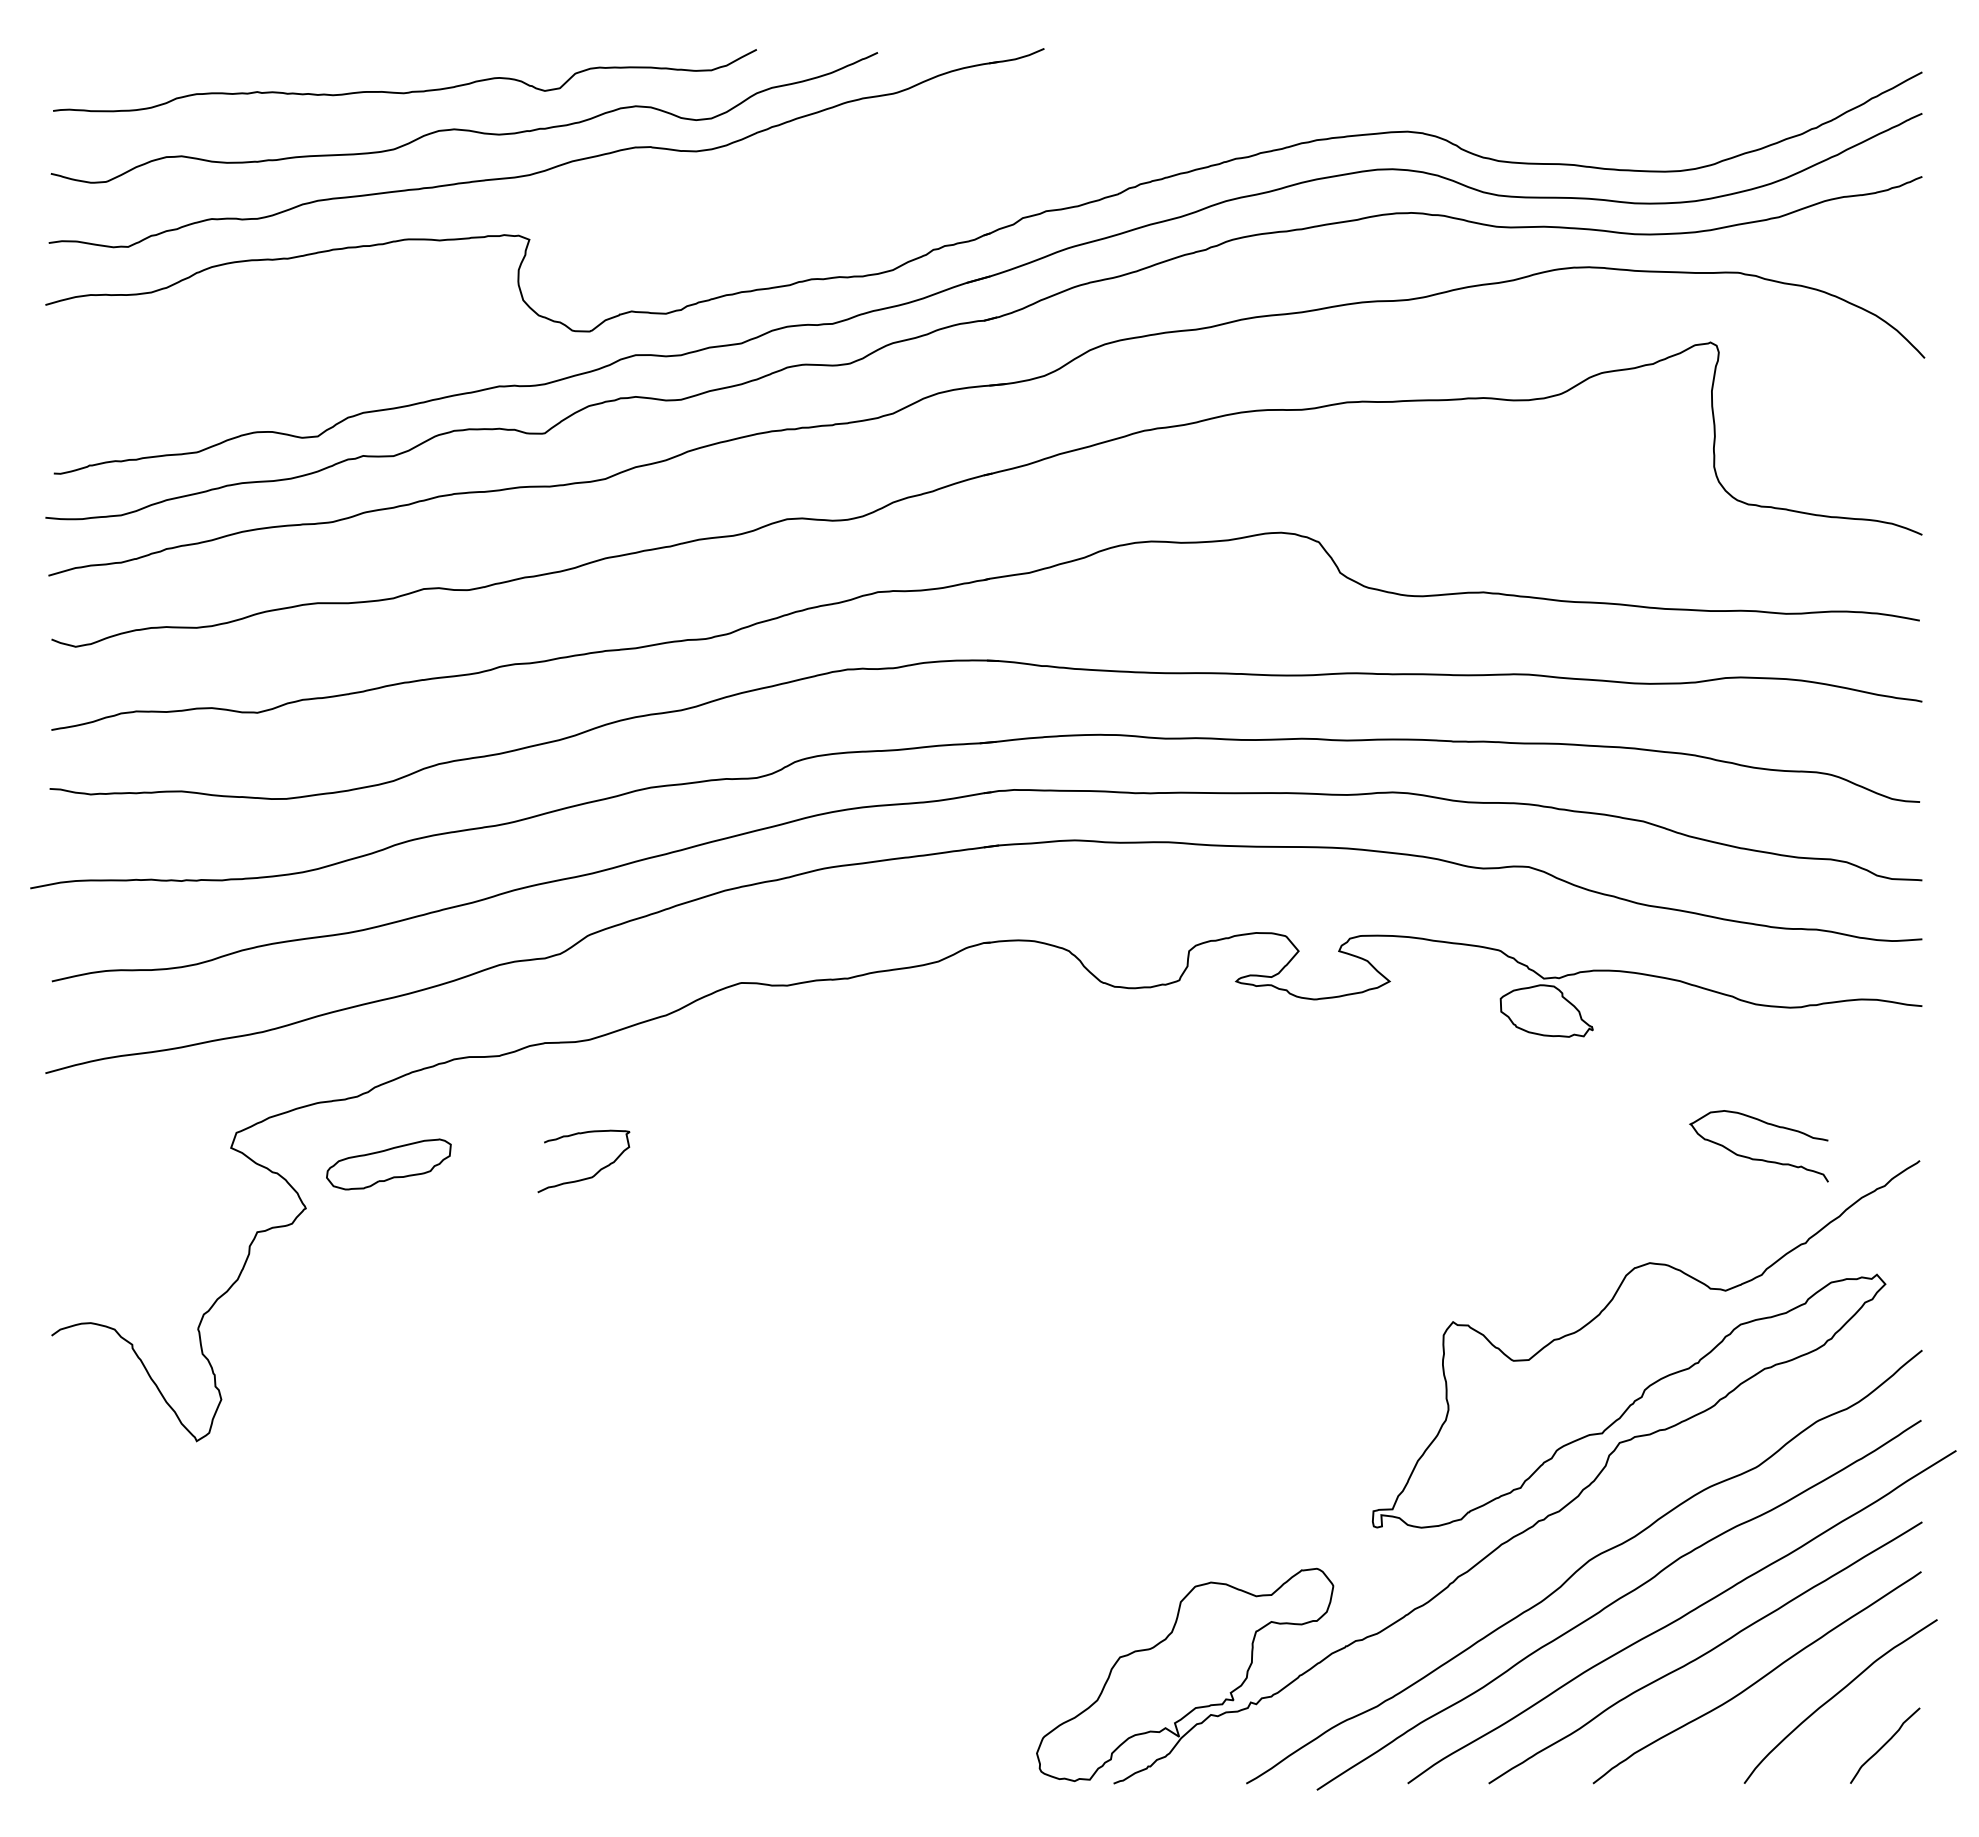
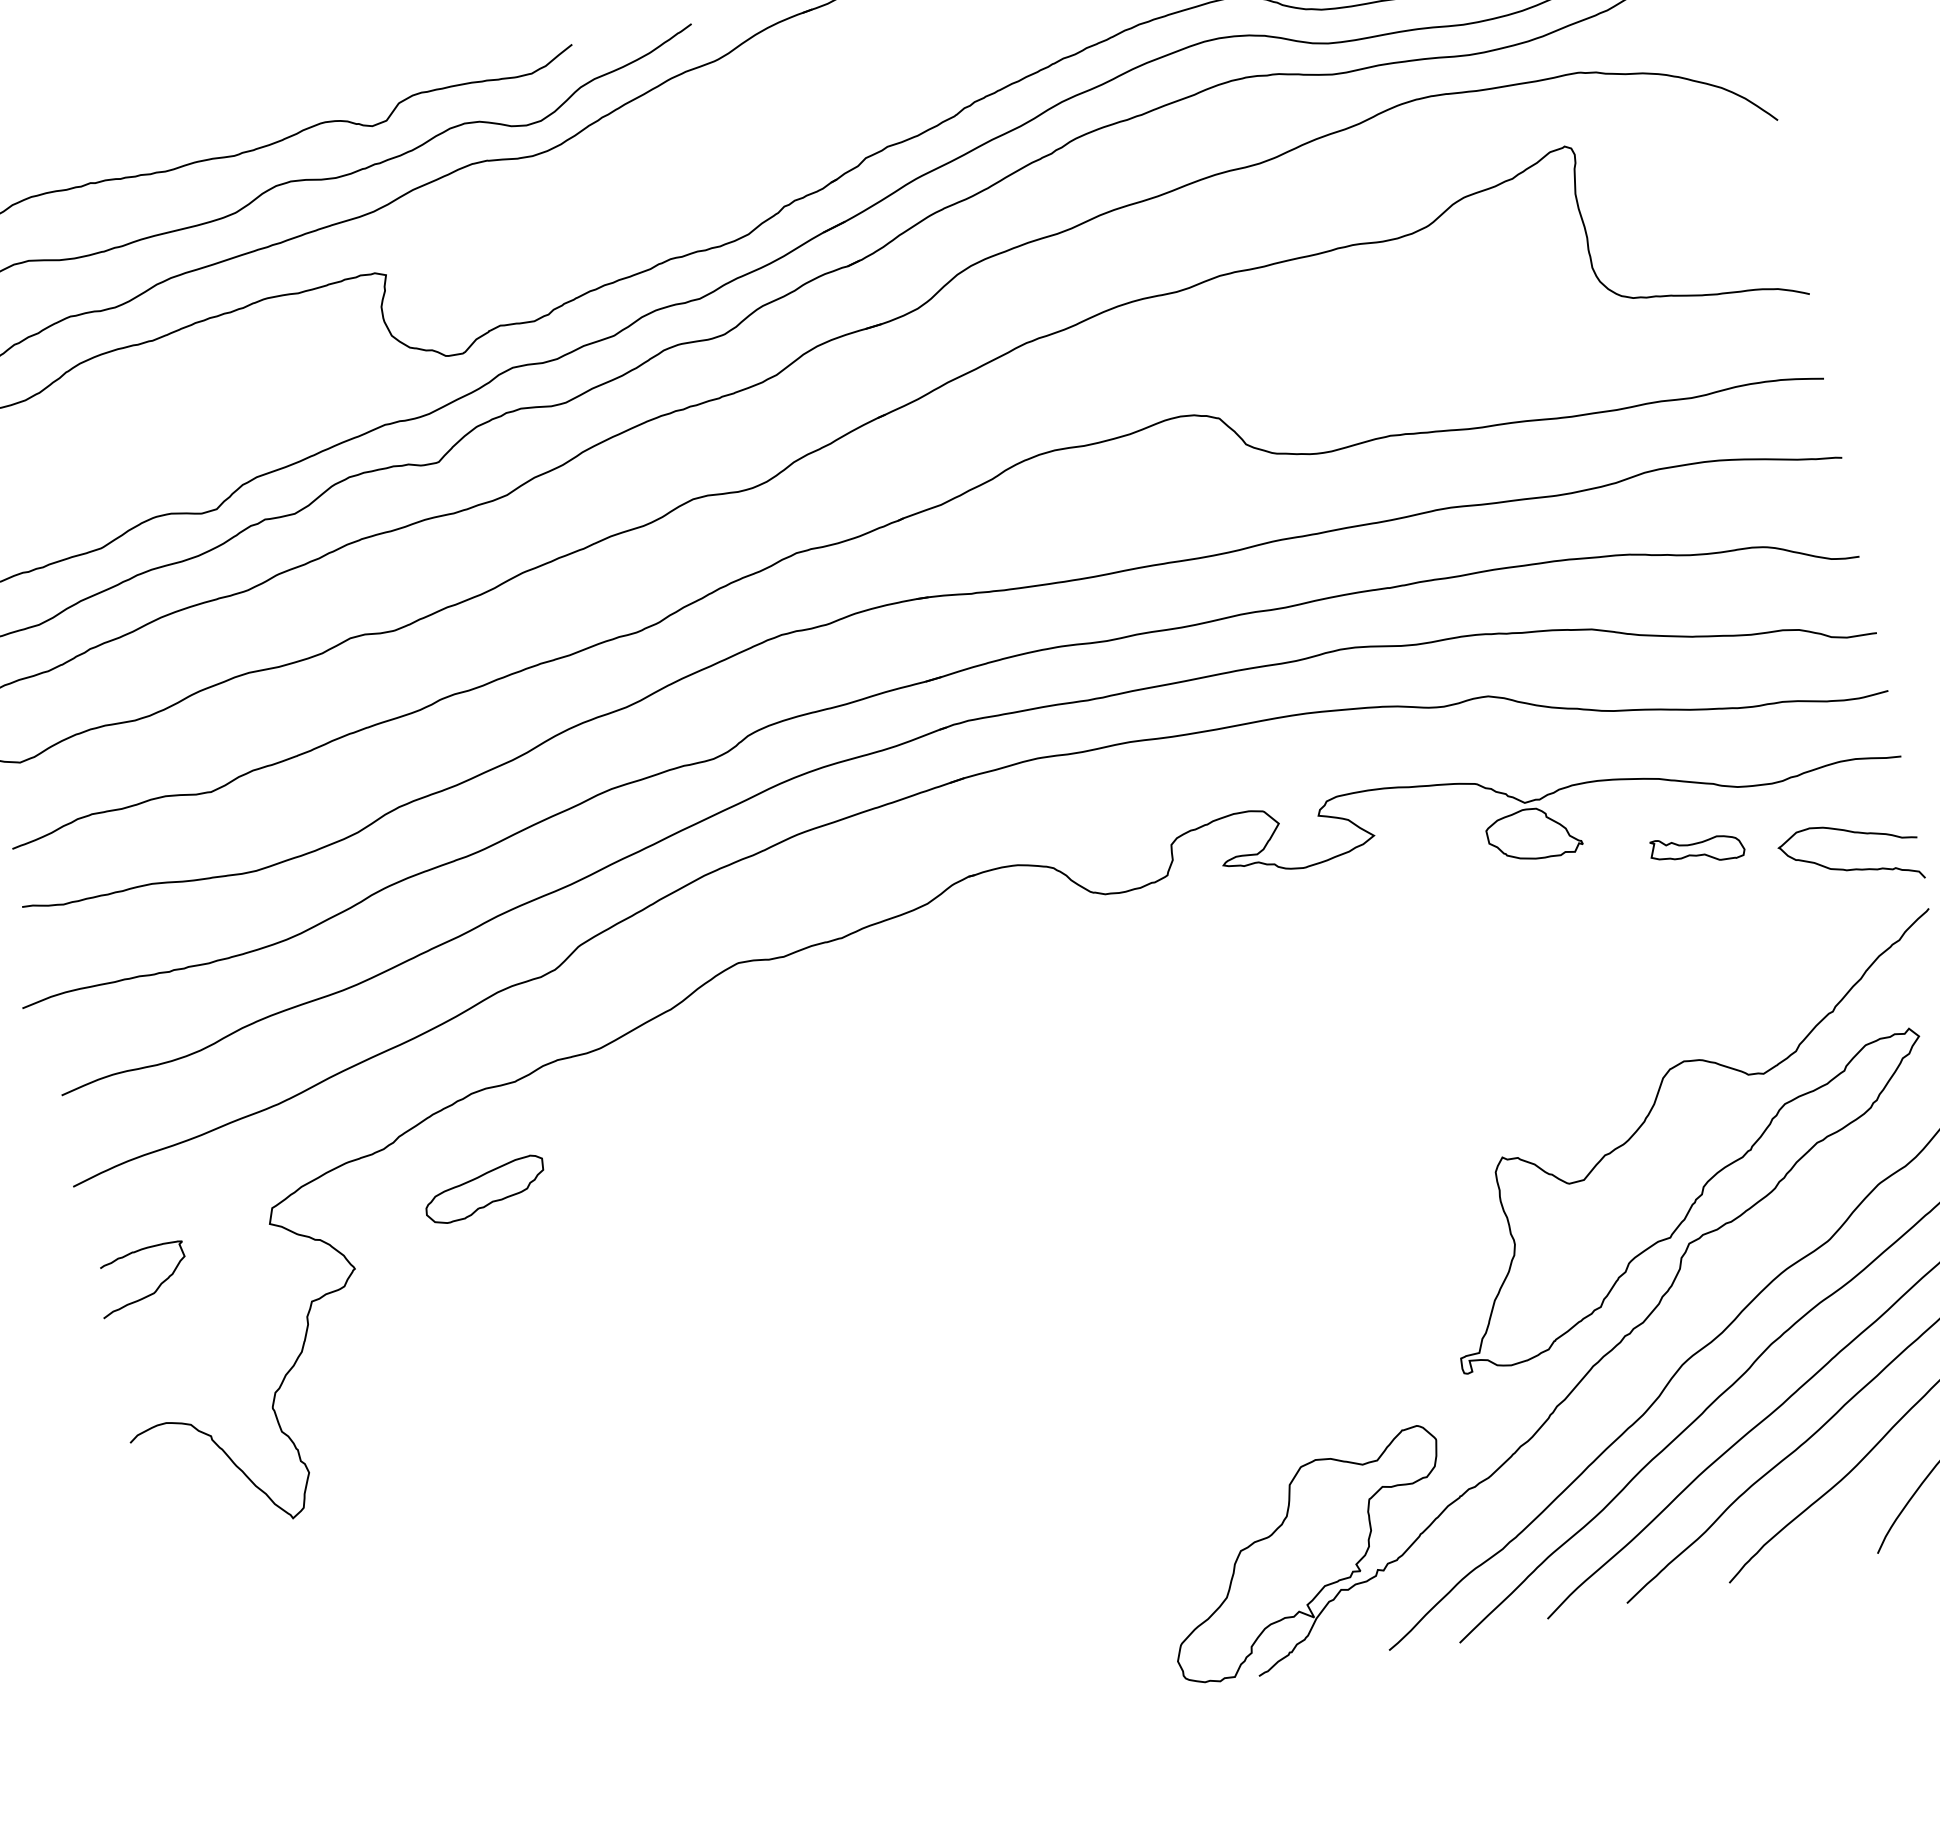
part: (1703, 1057) -> (1696, 849), added
curve: (1758, 1158) -> (1852, 868), moved
part: (388, 1164) -> (484, 1190), moved
curve: (586, 1177) -> (148, 1294), moved

